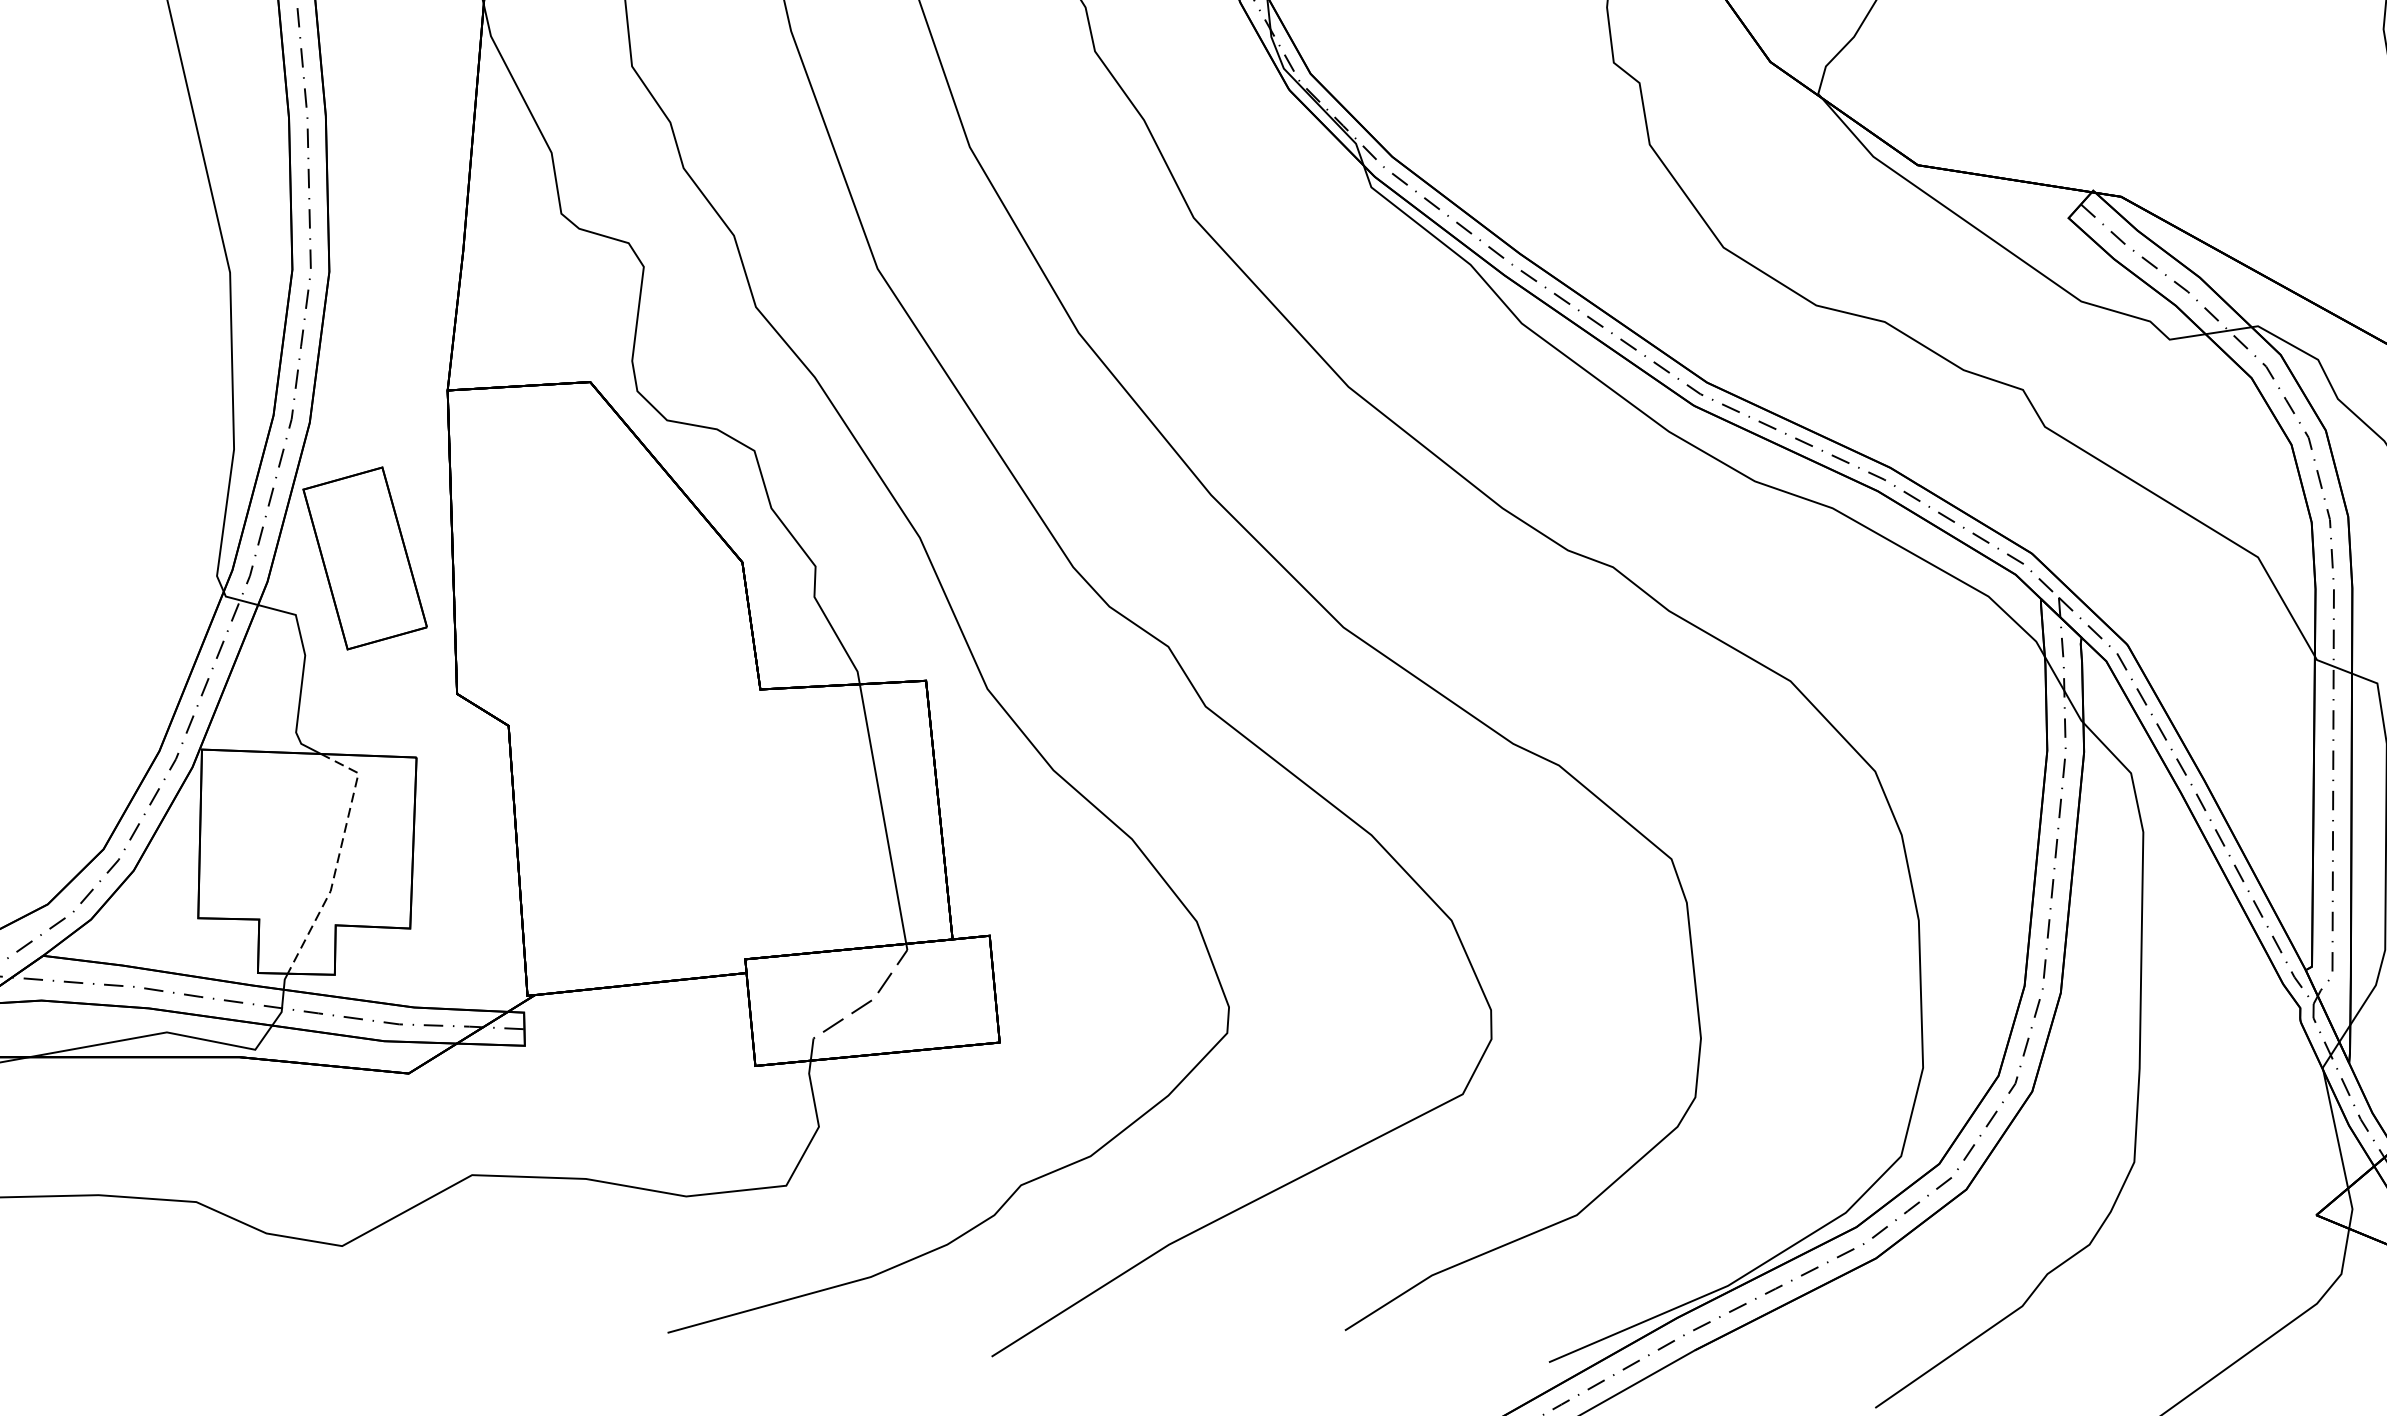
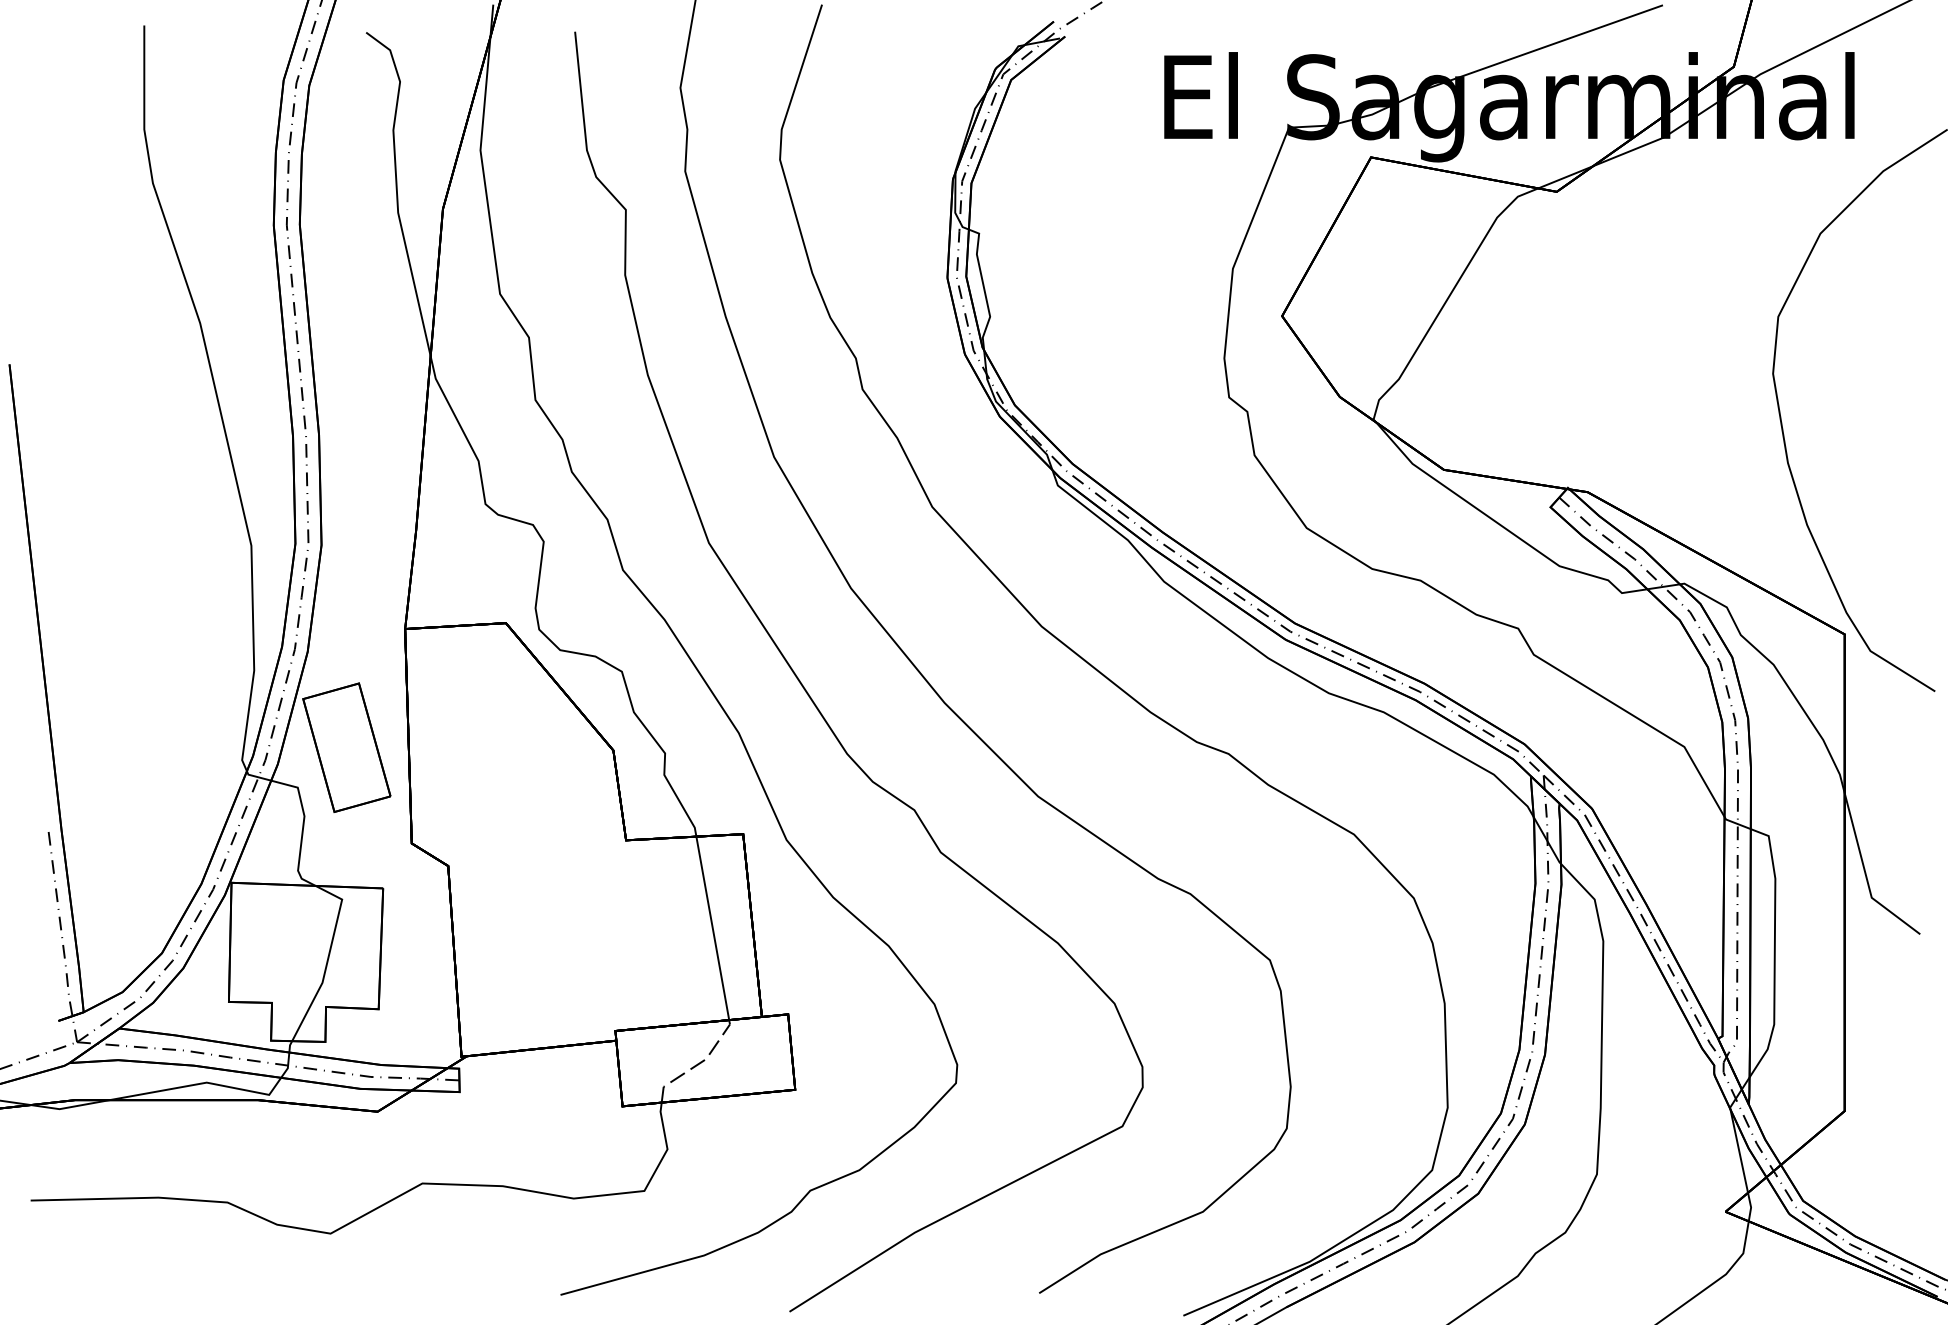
line: (339, 856) -> (328, 958), dashed -> solid

